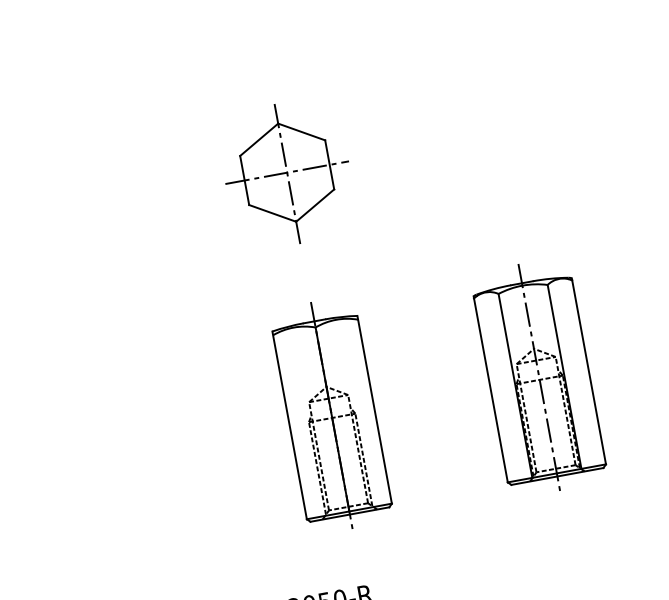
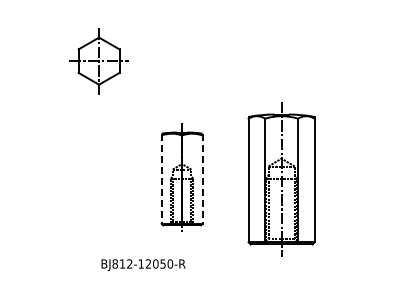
part: (286, 173) -> (98, 61), moved
part: (538, 376) -> (281, 177), size x1.4
line: (374, 411) -> (202, 179), solid -> dashed
line: (289, 427) -> (161, 179), solid -> dashed

